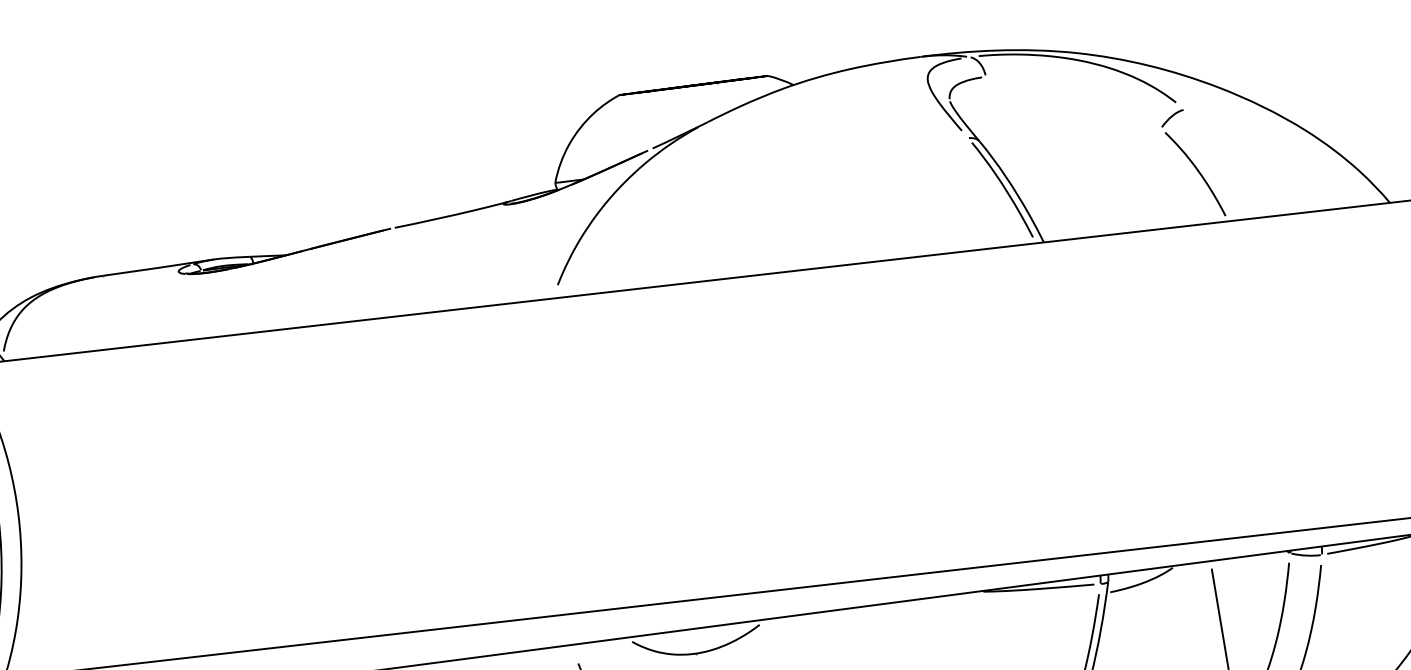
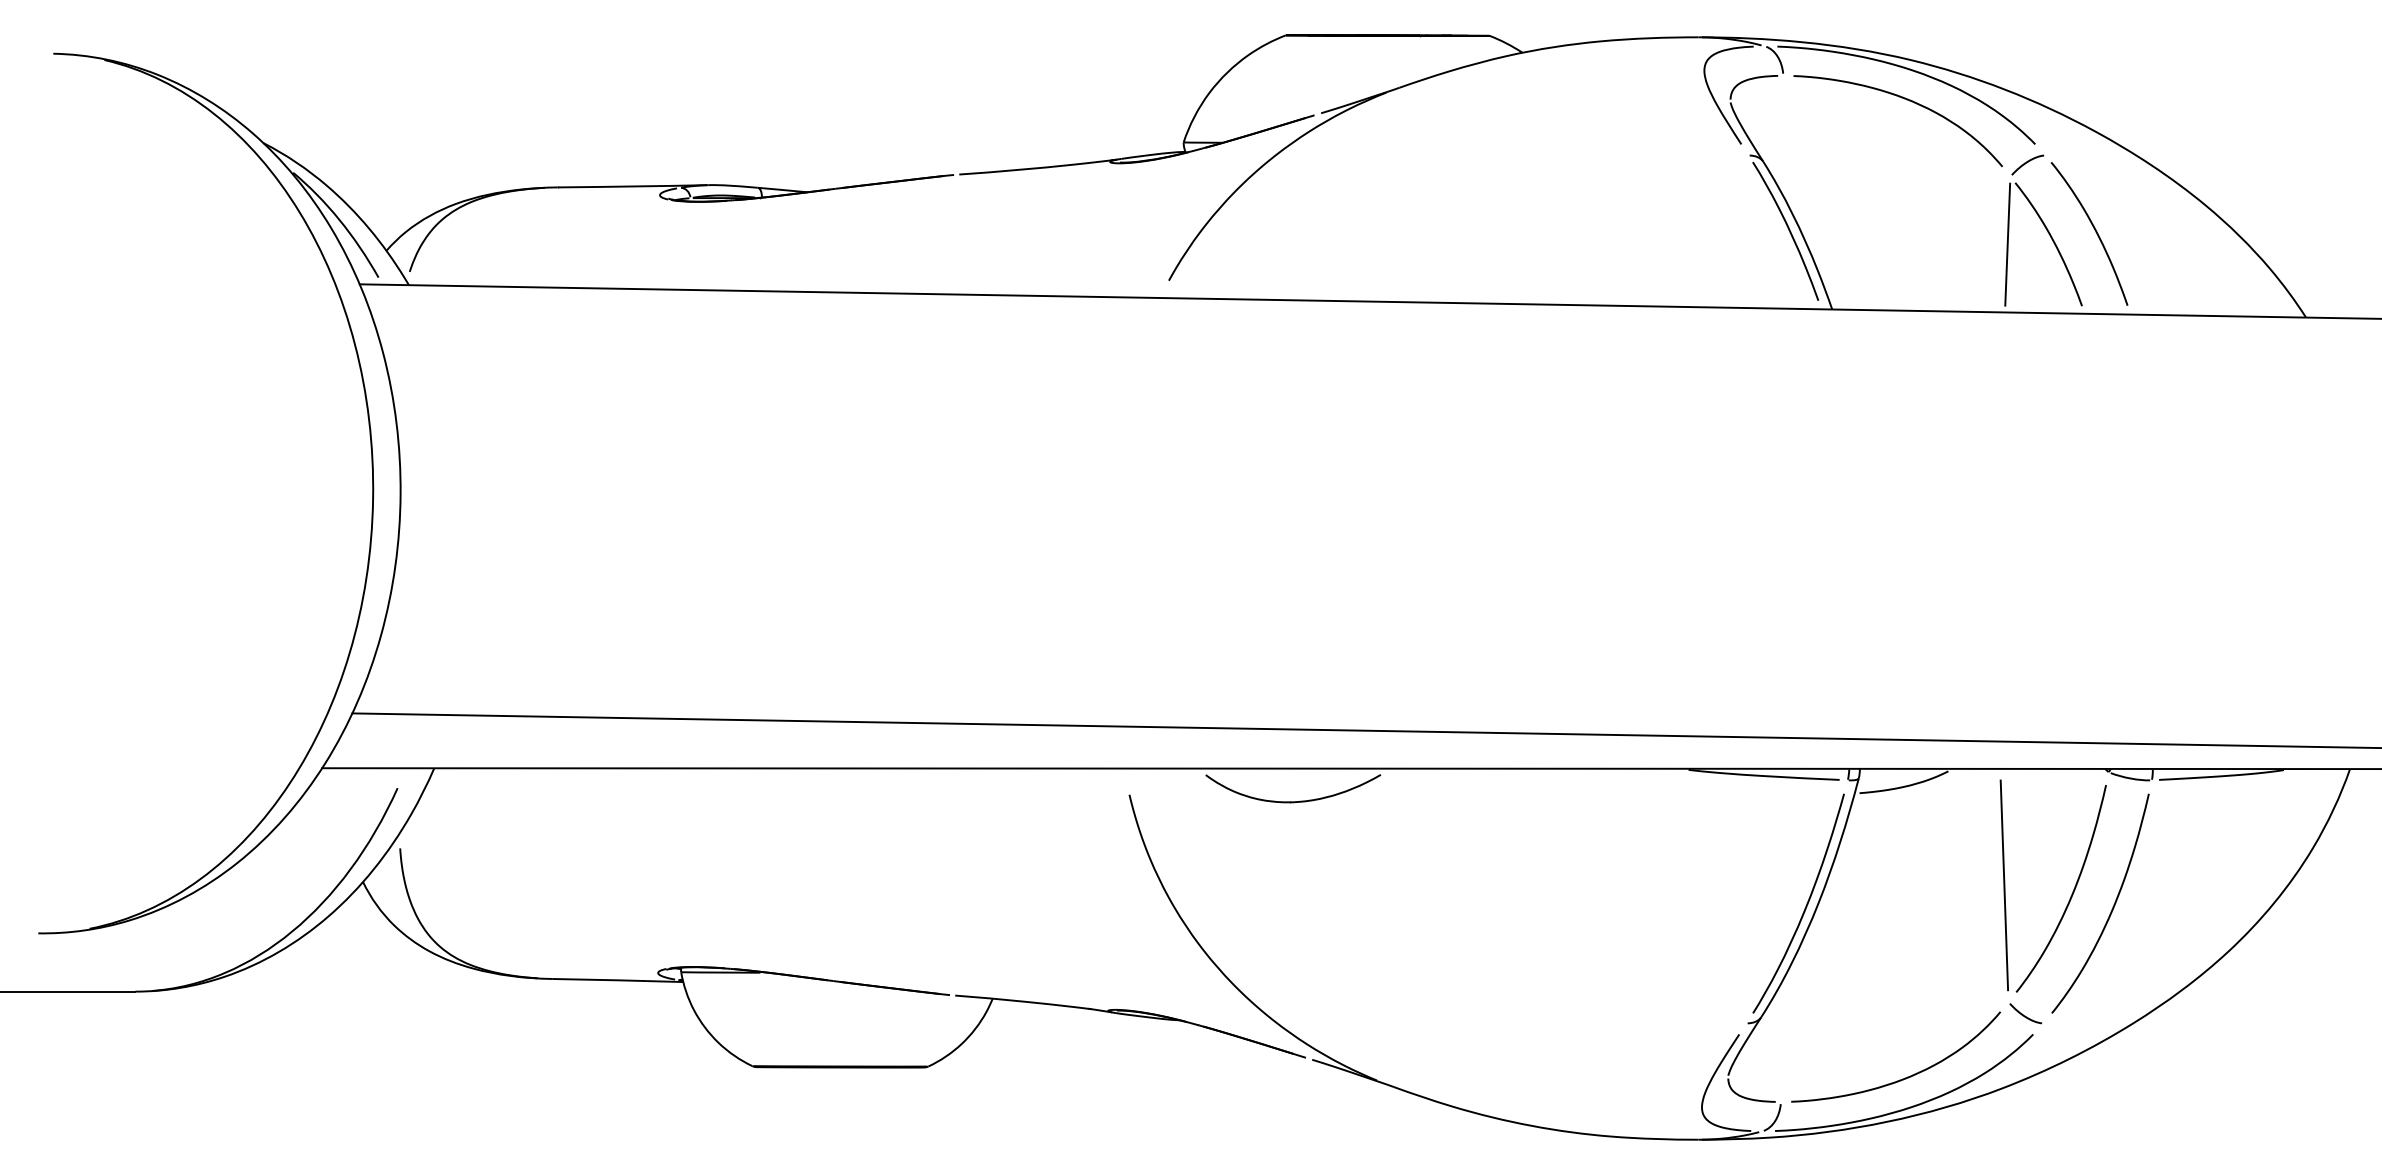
curve: (1077, 83) -> (1906, 100), added
curve: (1227, 159) -> (2094, 230), added
line: (1165, 178) -> (2007, 244), added

